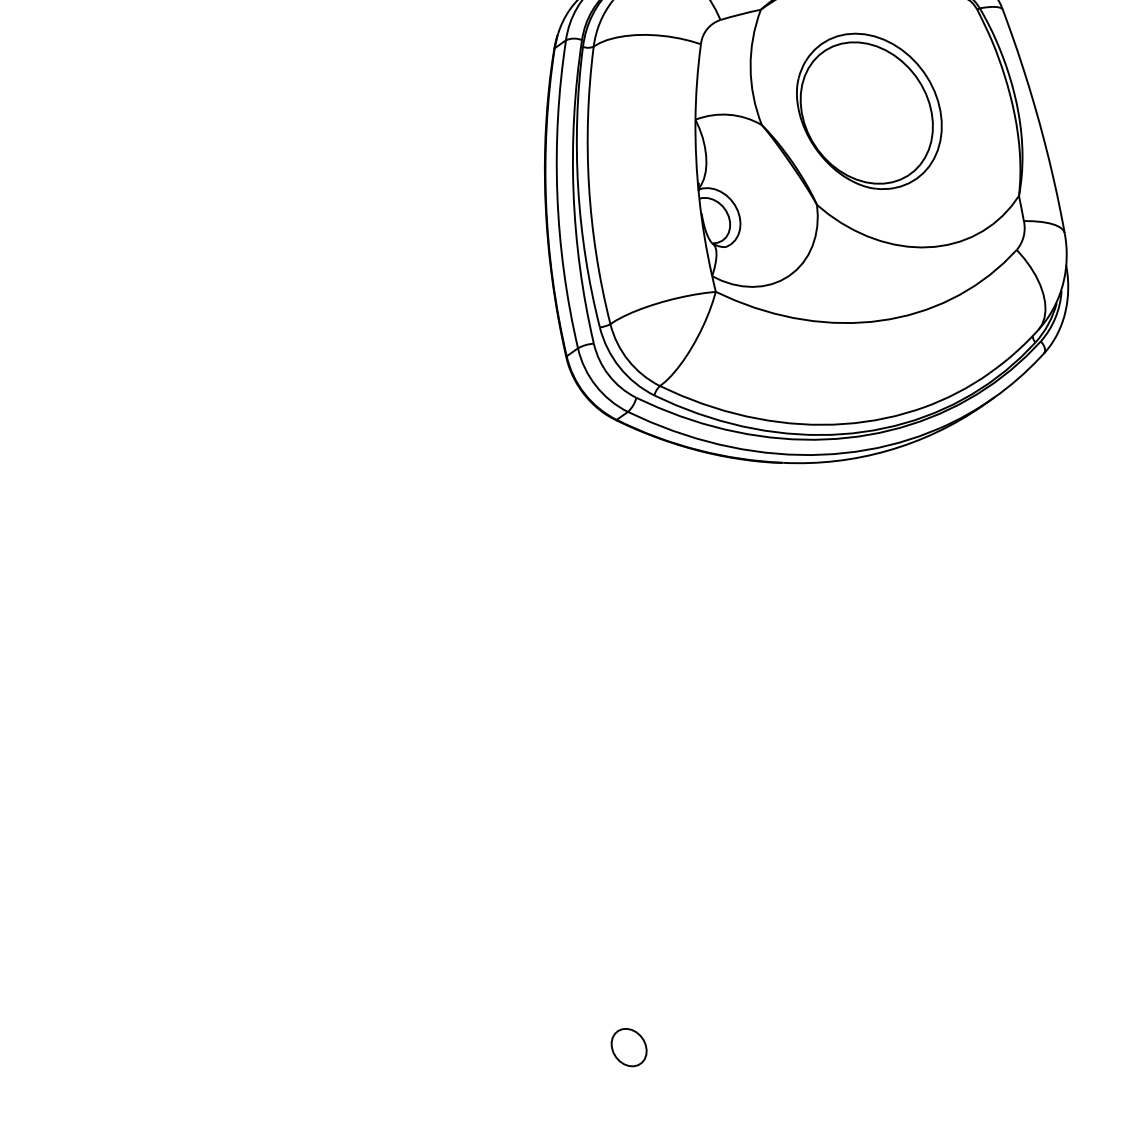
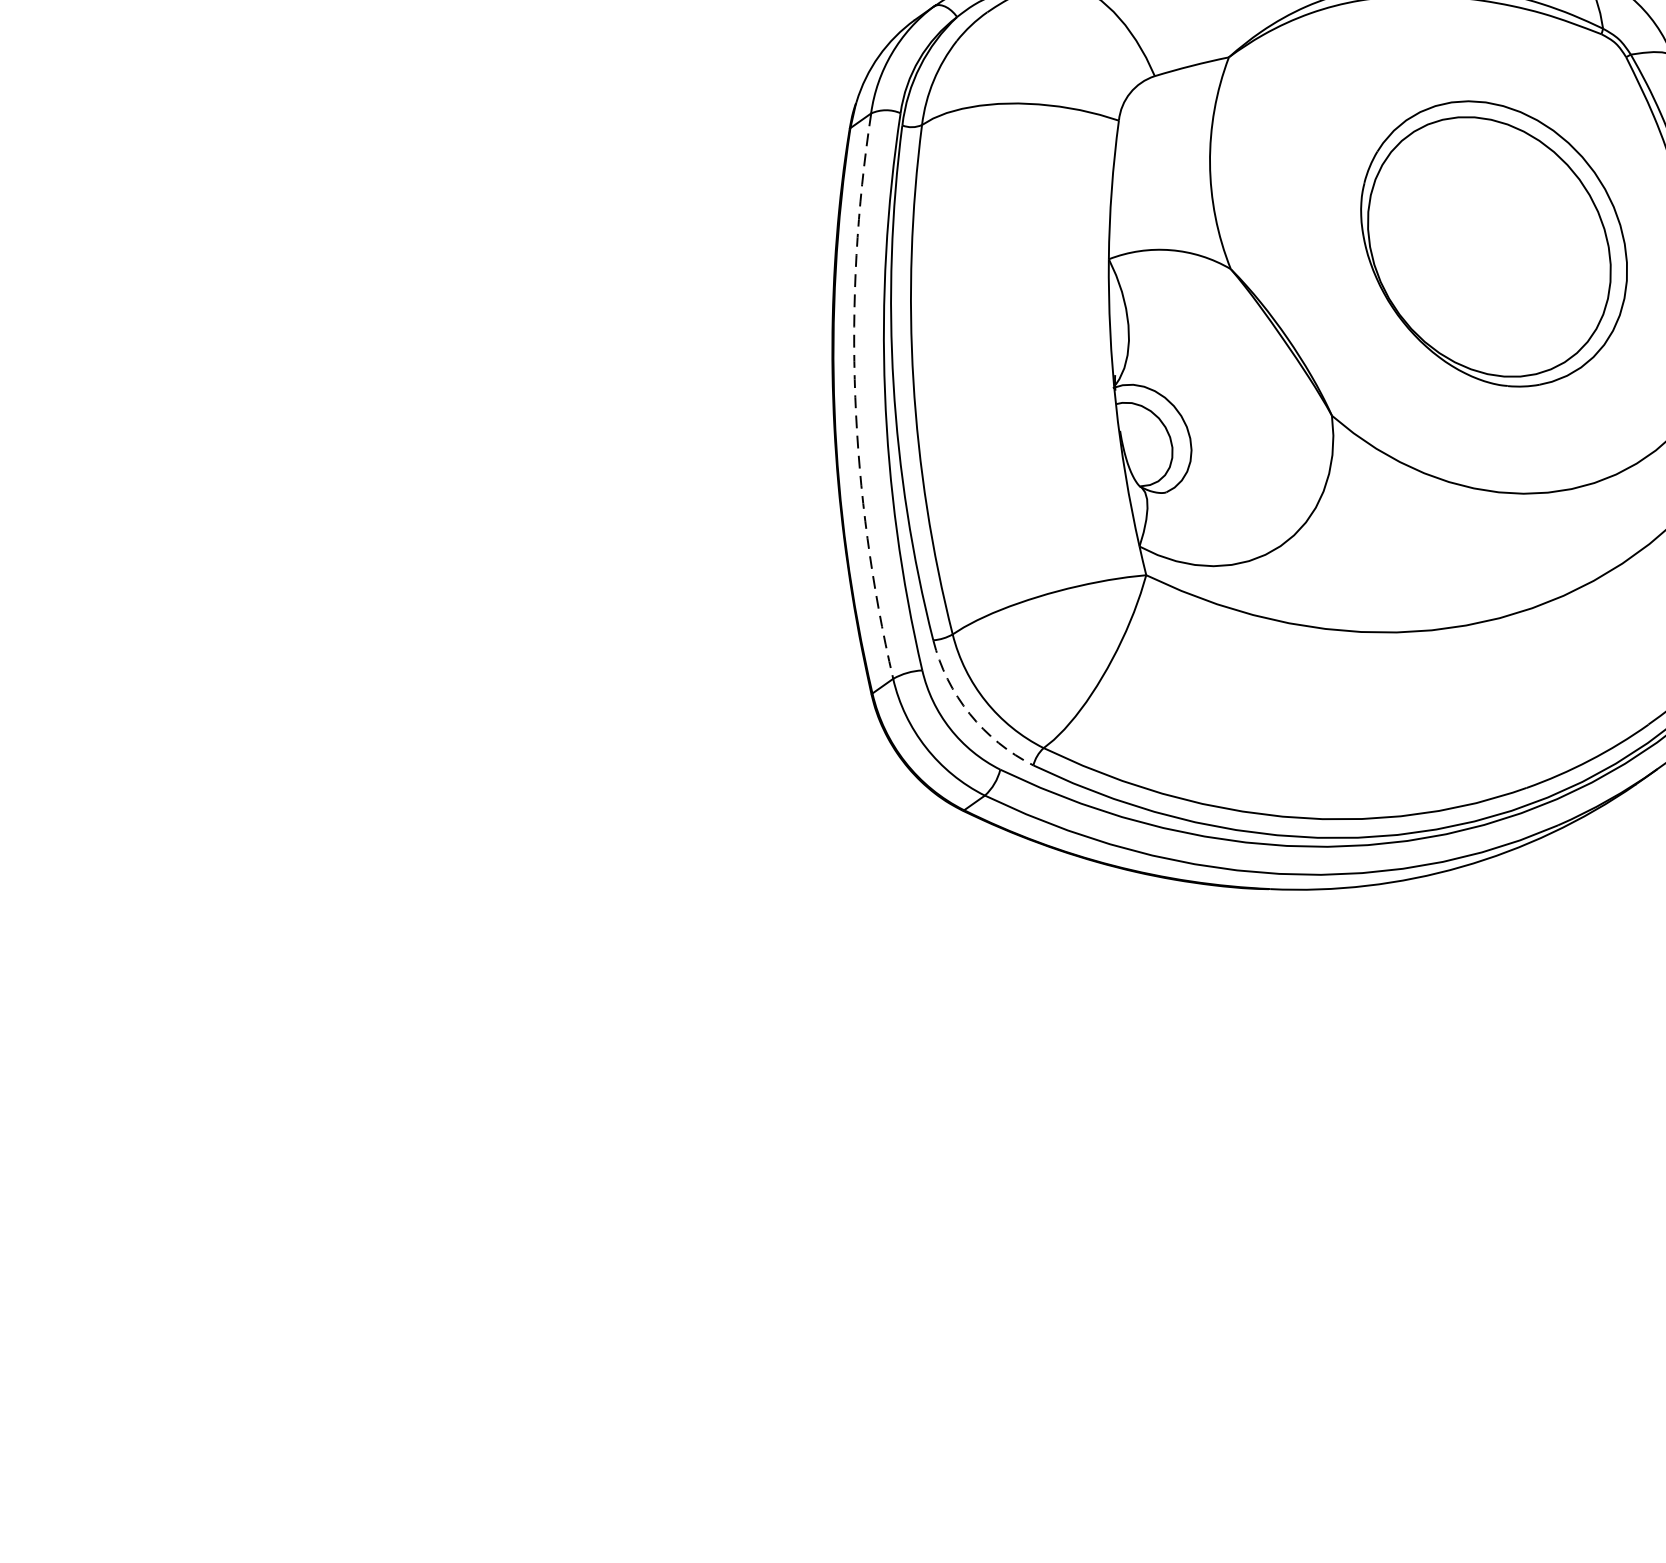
part: (869, 110) -> (1494, 242), moved
arc: (557, 194) -> (855, 396), solid -> dashed
arc: (619, 367) -> (969, 714), solid -> dashed

